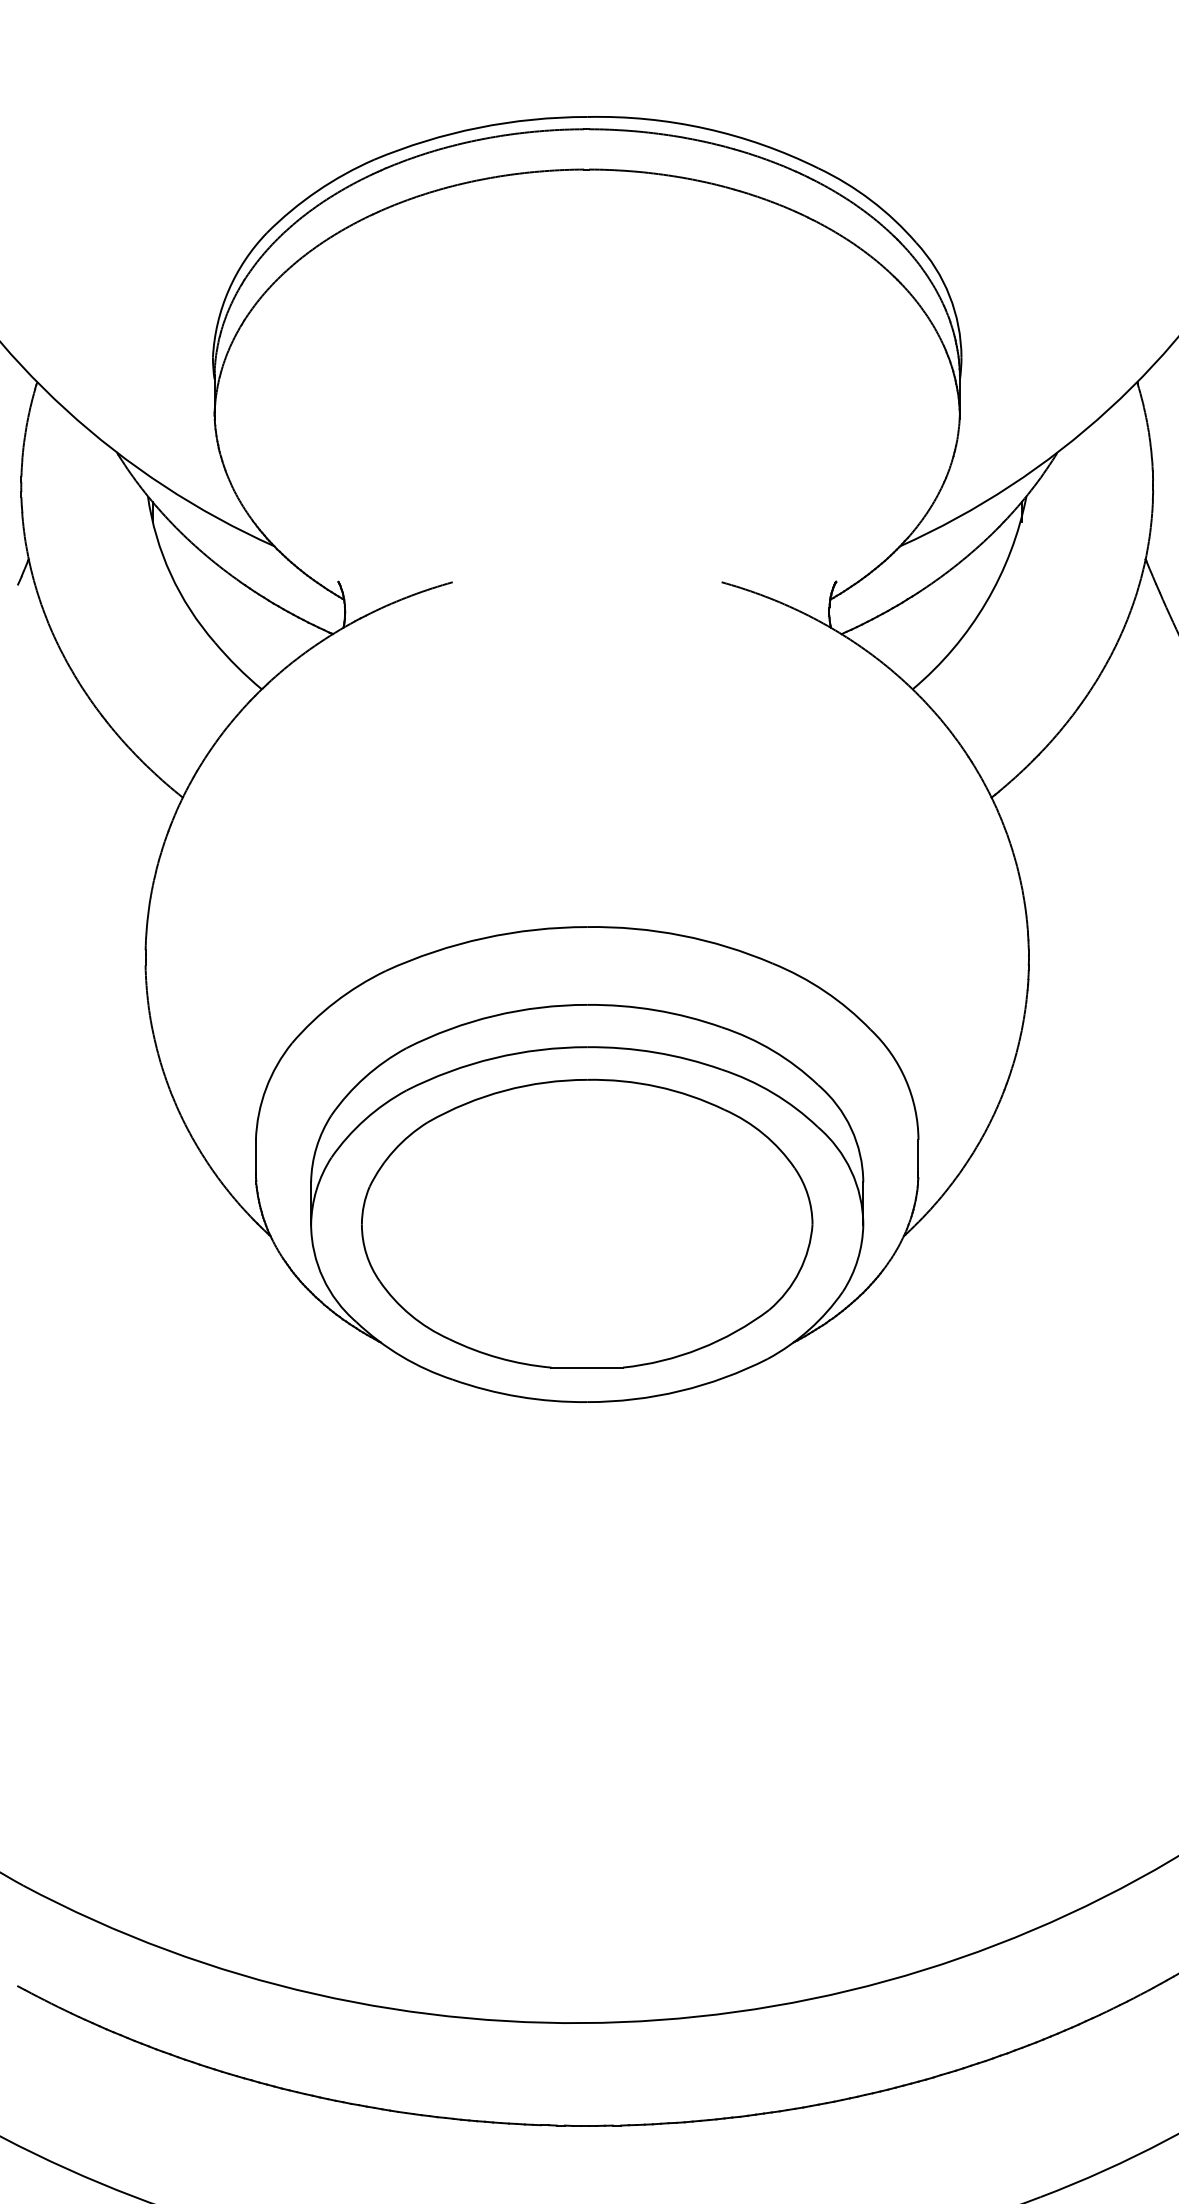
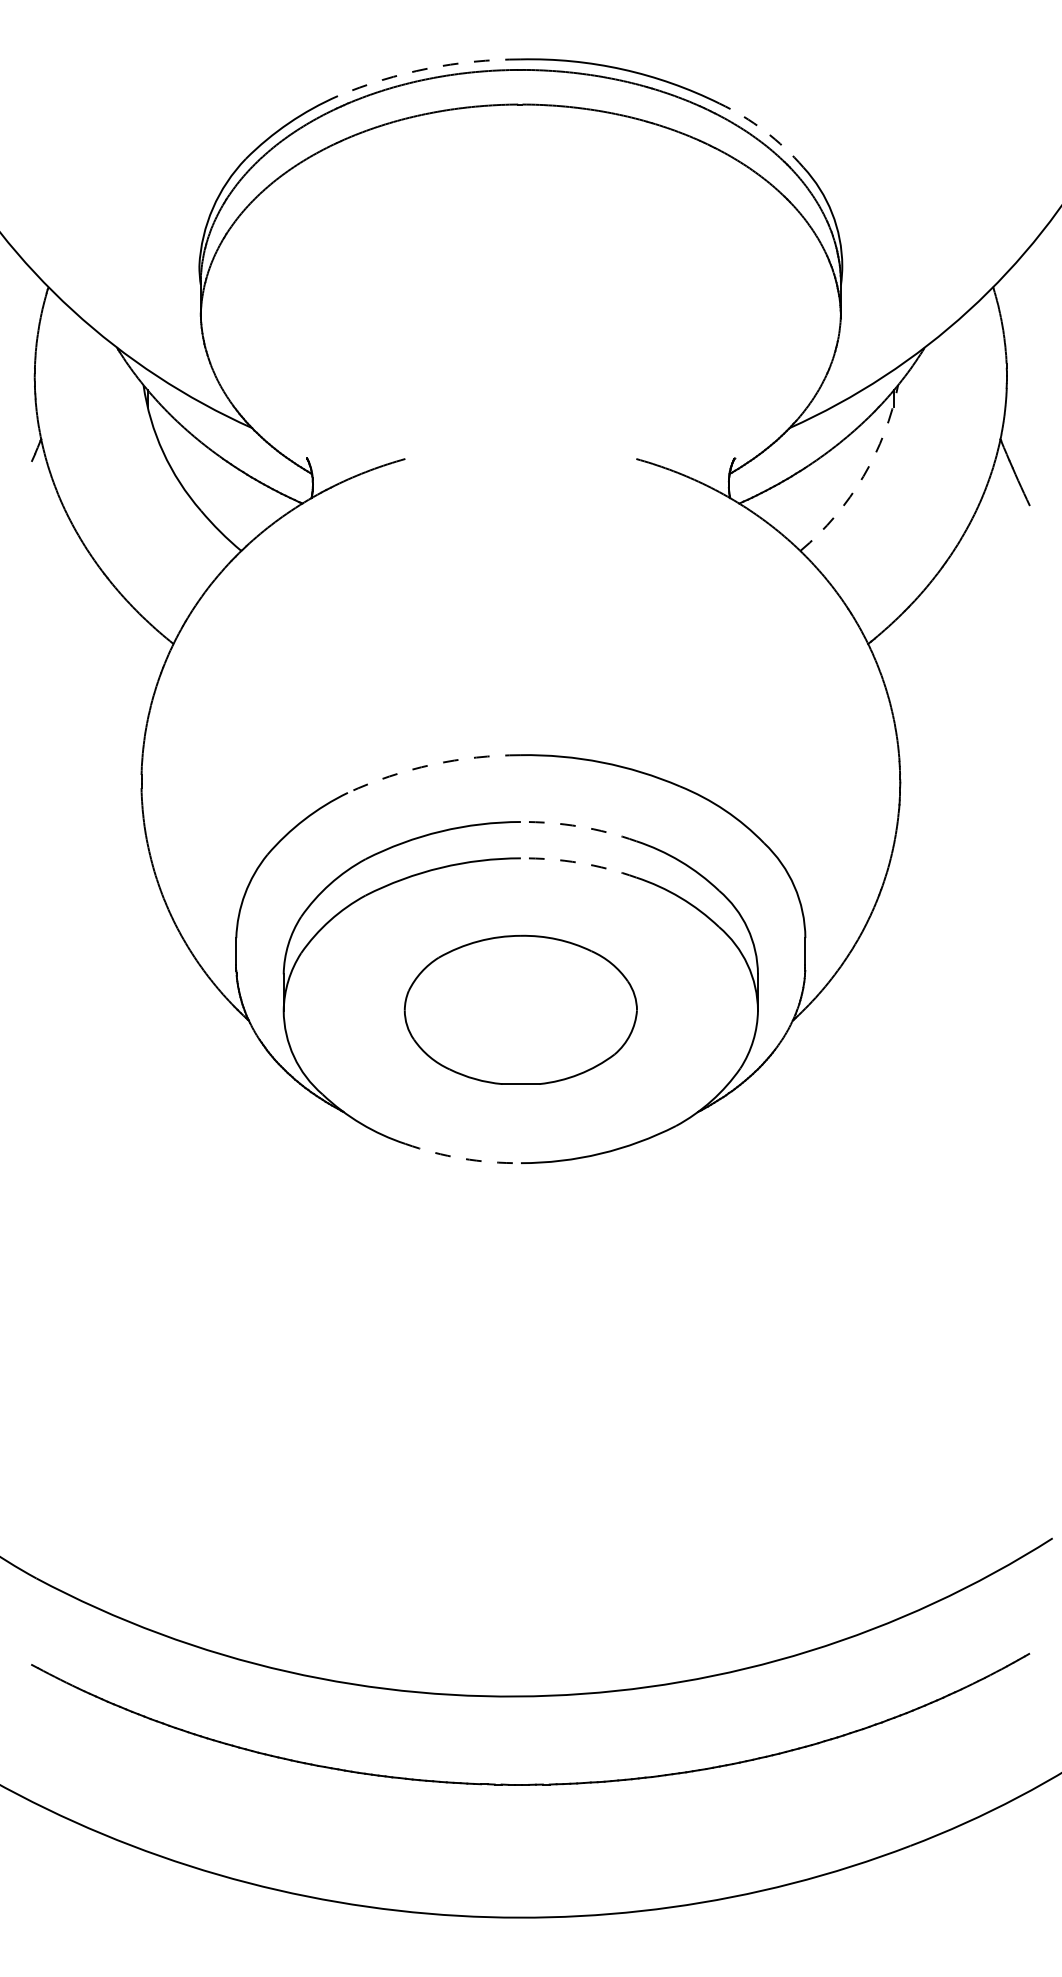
arc: (478, 127) -> (427, 68), solid -> dashed
arc: (870, 200) -> (764, 131), solid -> dashed
arc: (986, 602) -> (863, 476), solid -> dashed
arc: (484, 937) -> (432, 764), solid -> dashed
arc: (655, 1010) -> (579, 826), solid -> dashed
arc: (655, 1052) -> (579, 862), solid -> dashed
part: (586, 1223) -> (520, 1009), size x0.6
arc: (519, 1396) -> (462, 1158), solid -> dashed

